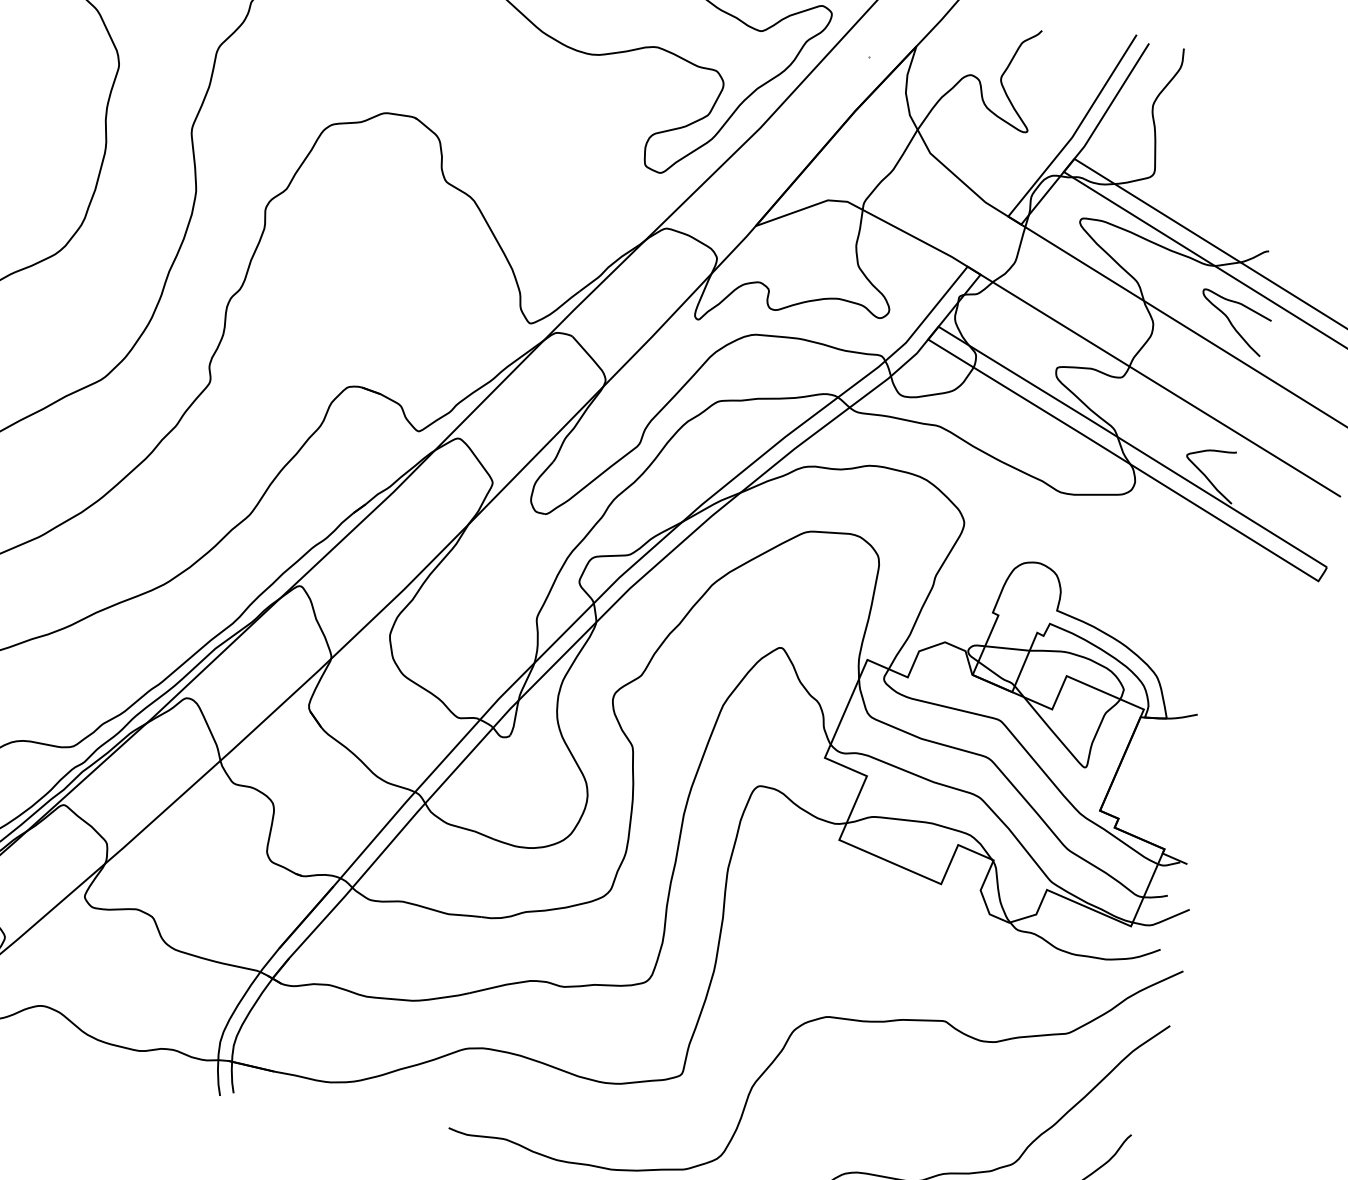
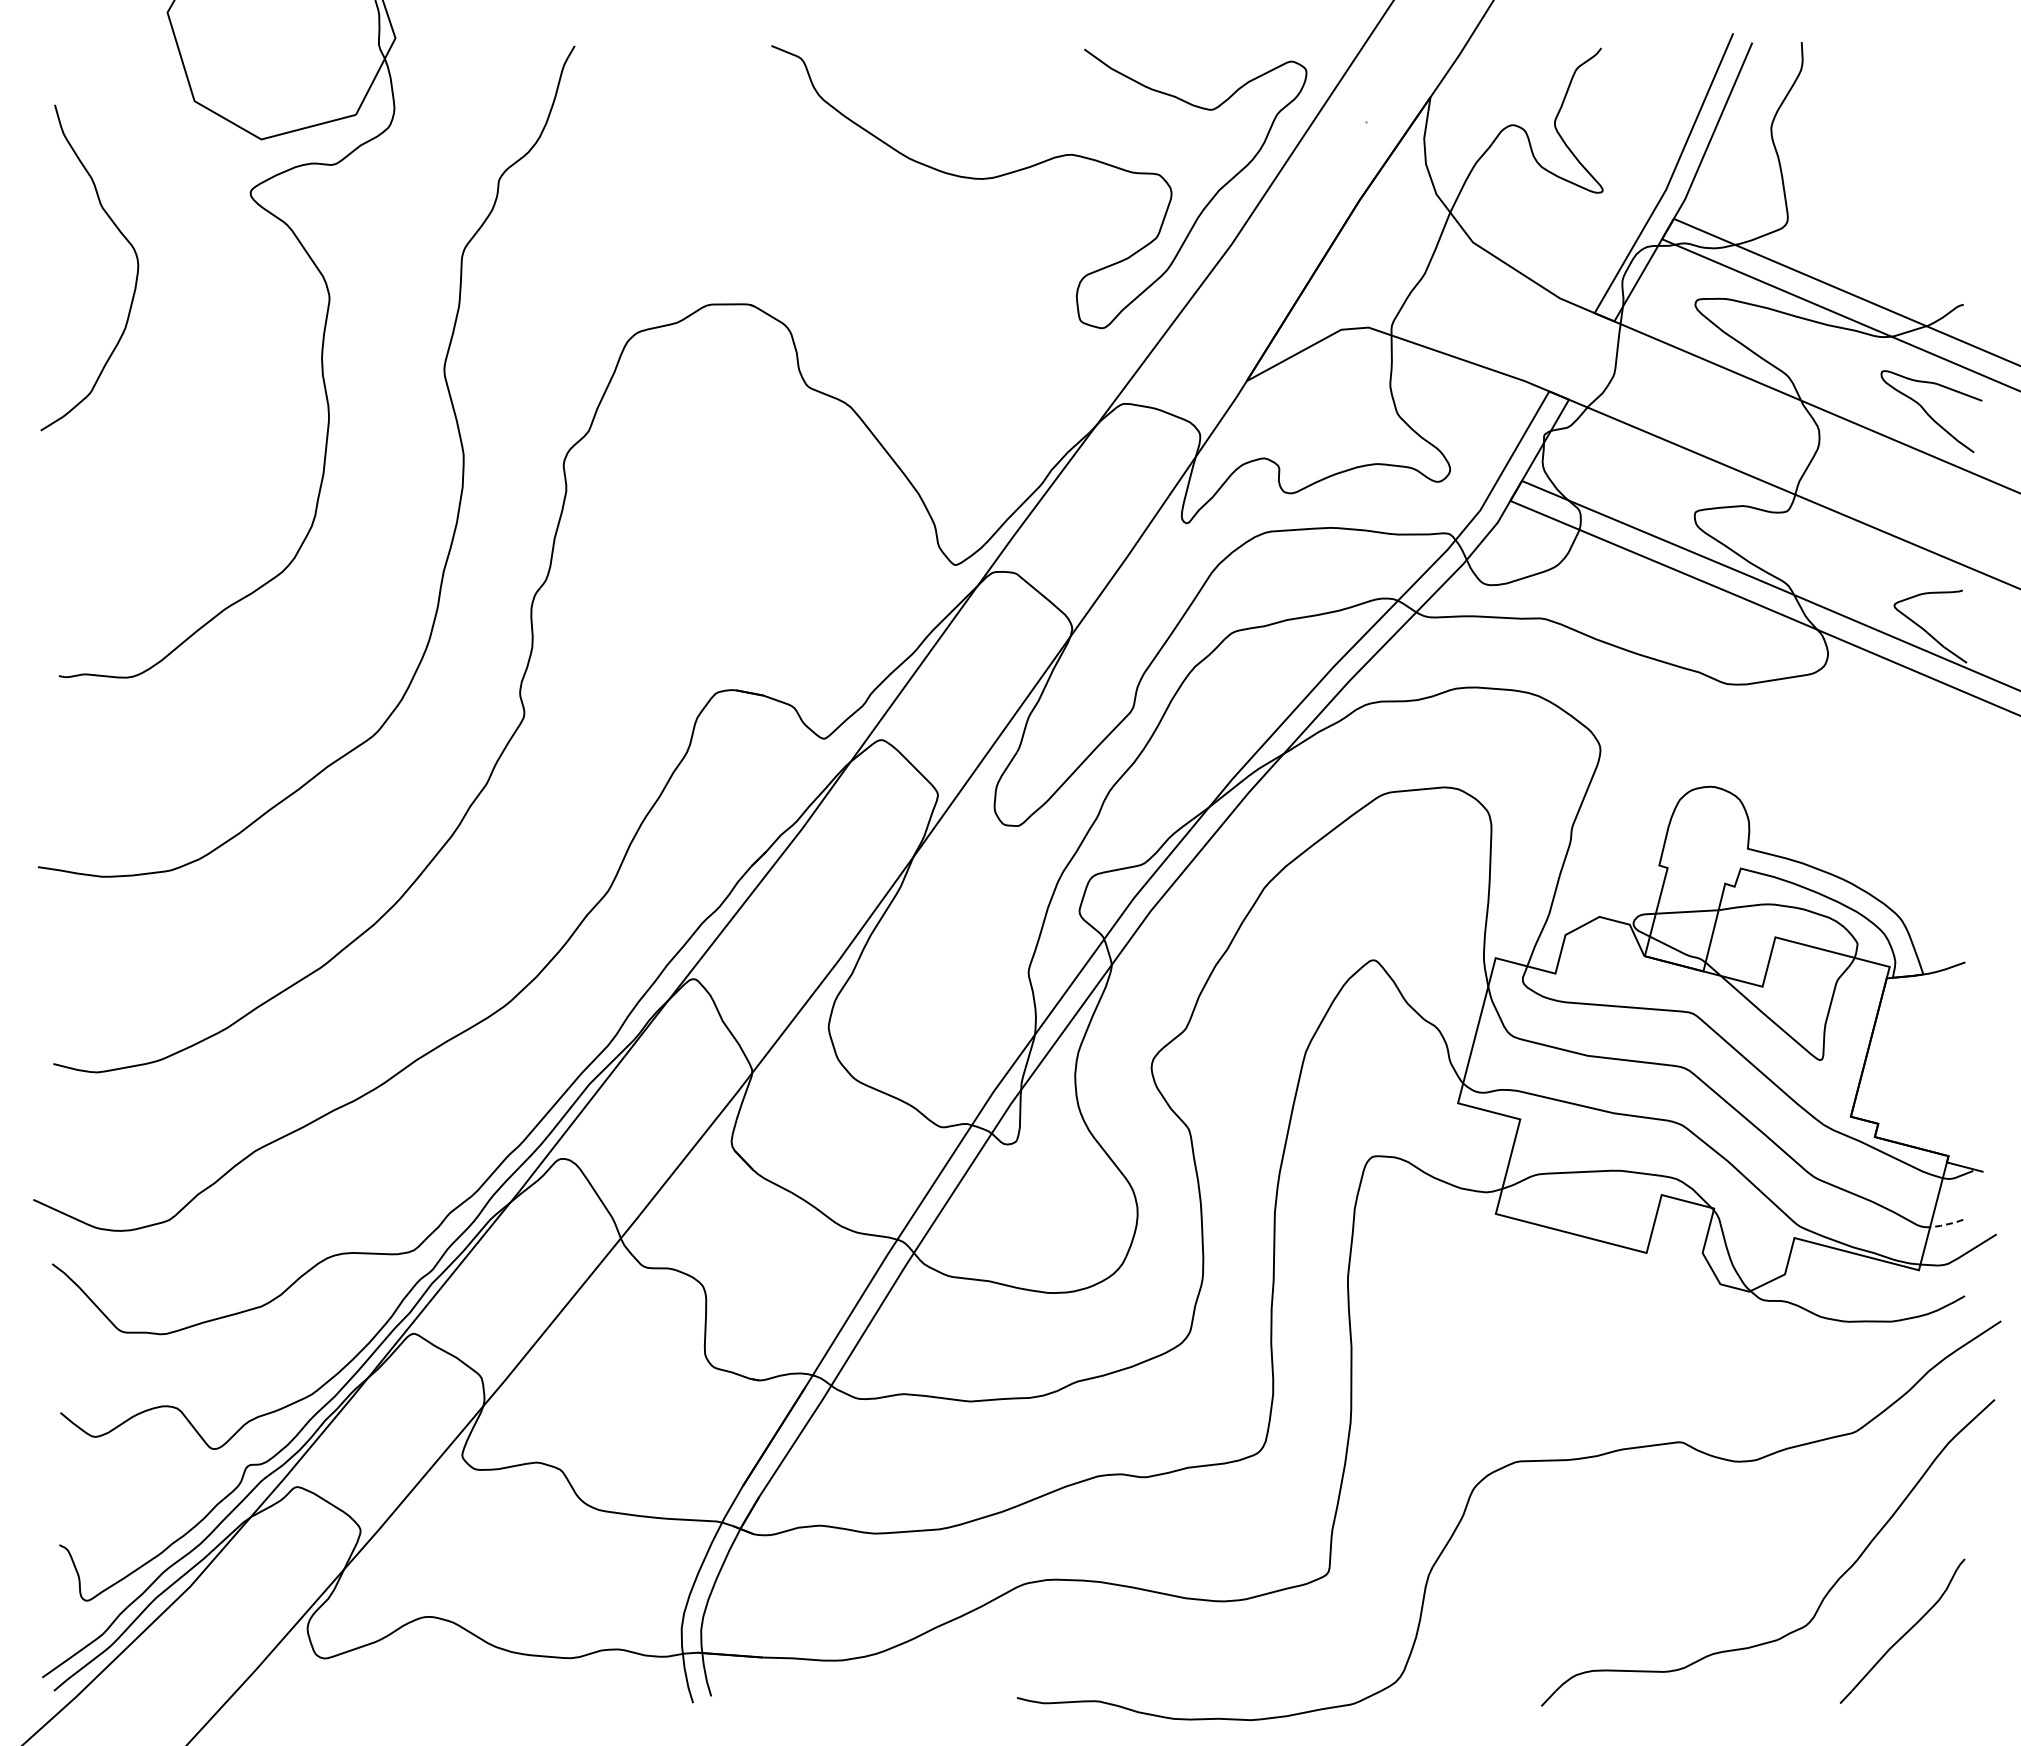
line: (1155, 897) -> (1946, 1224), solid -> dashed

